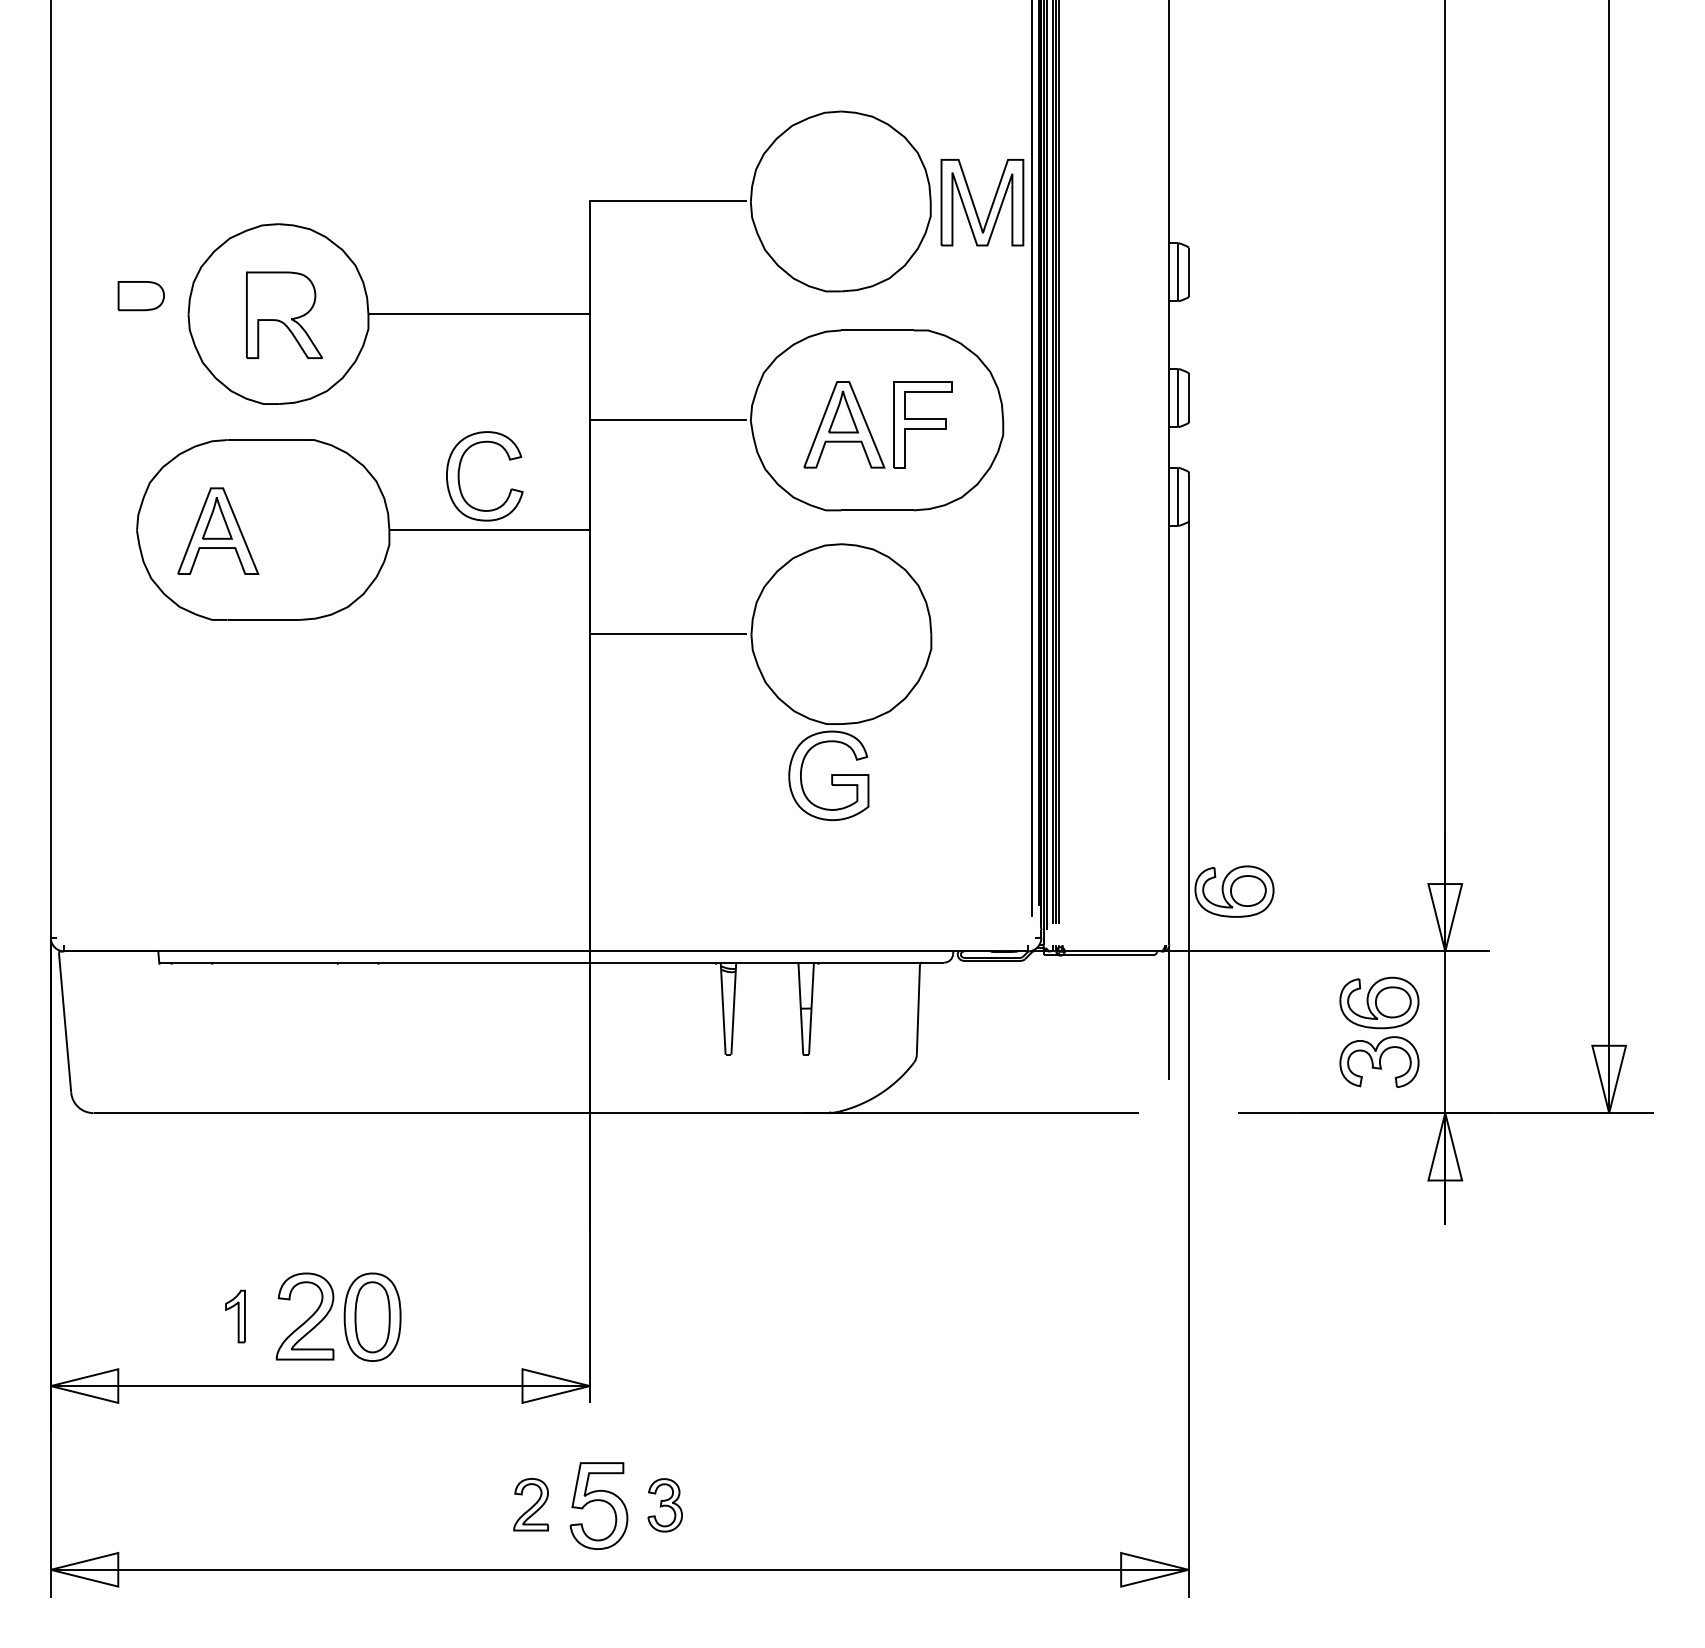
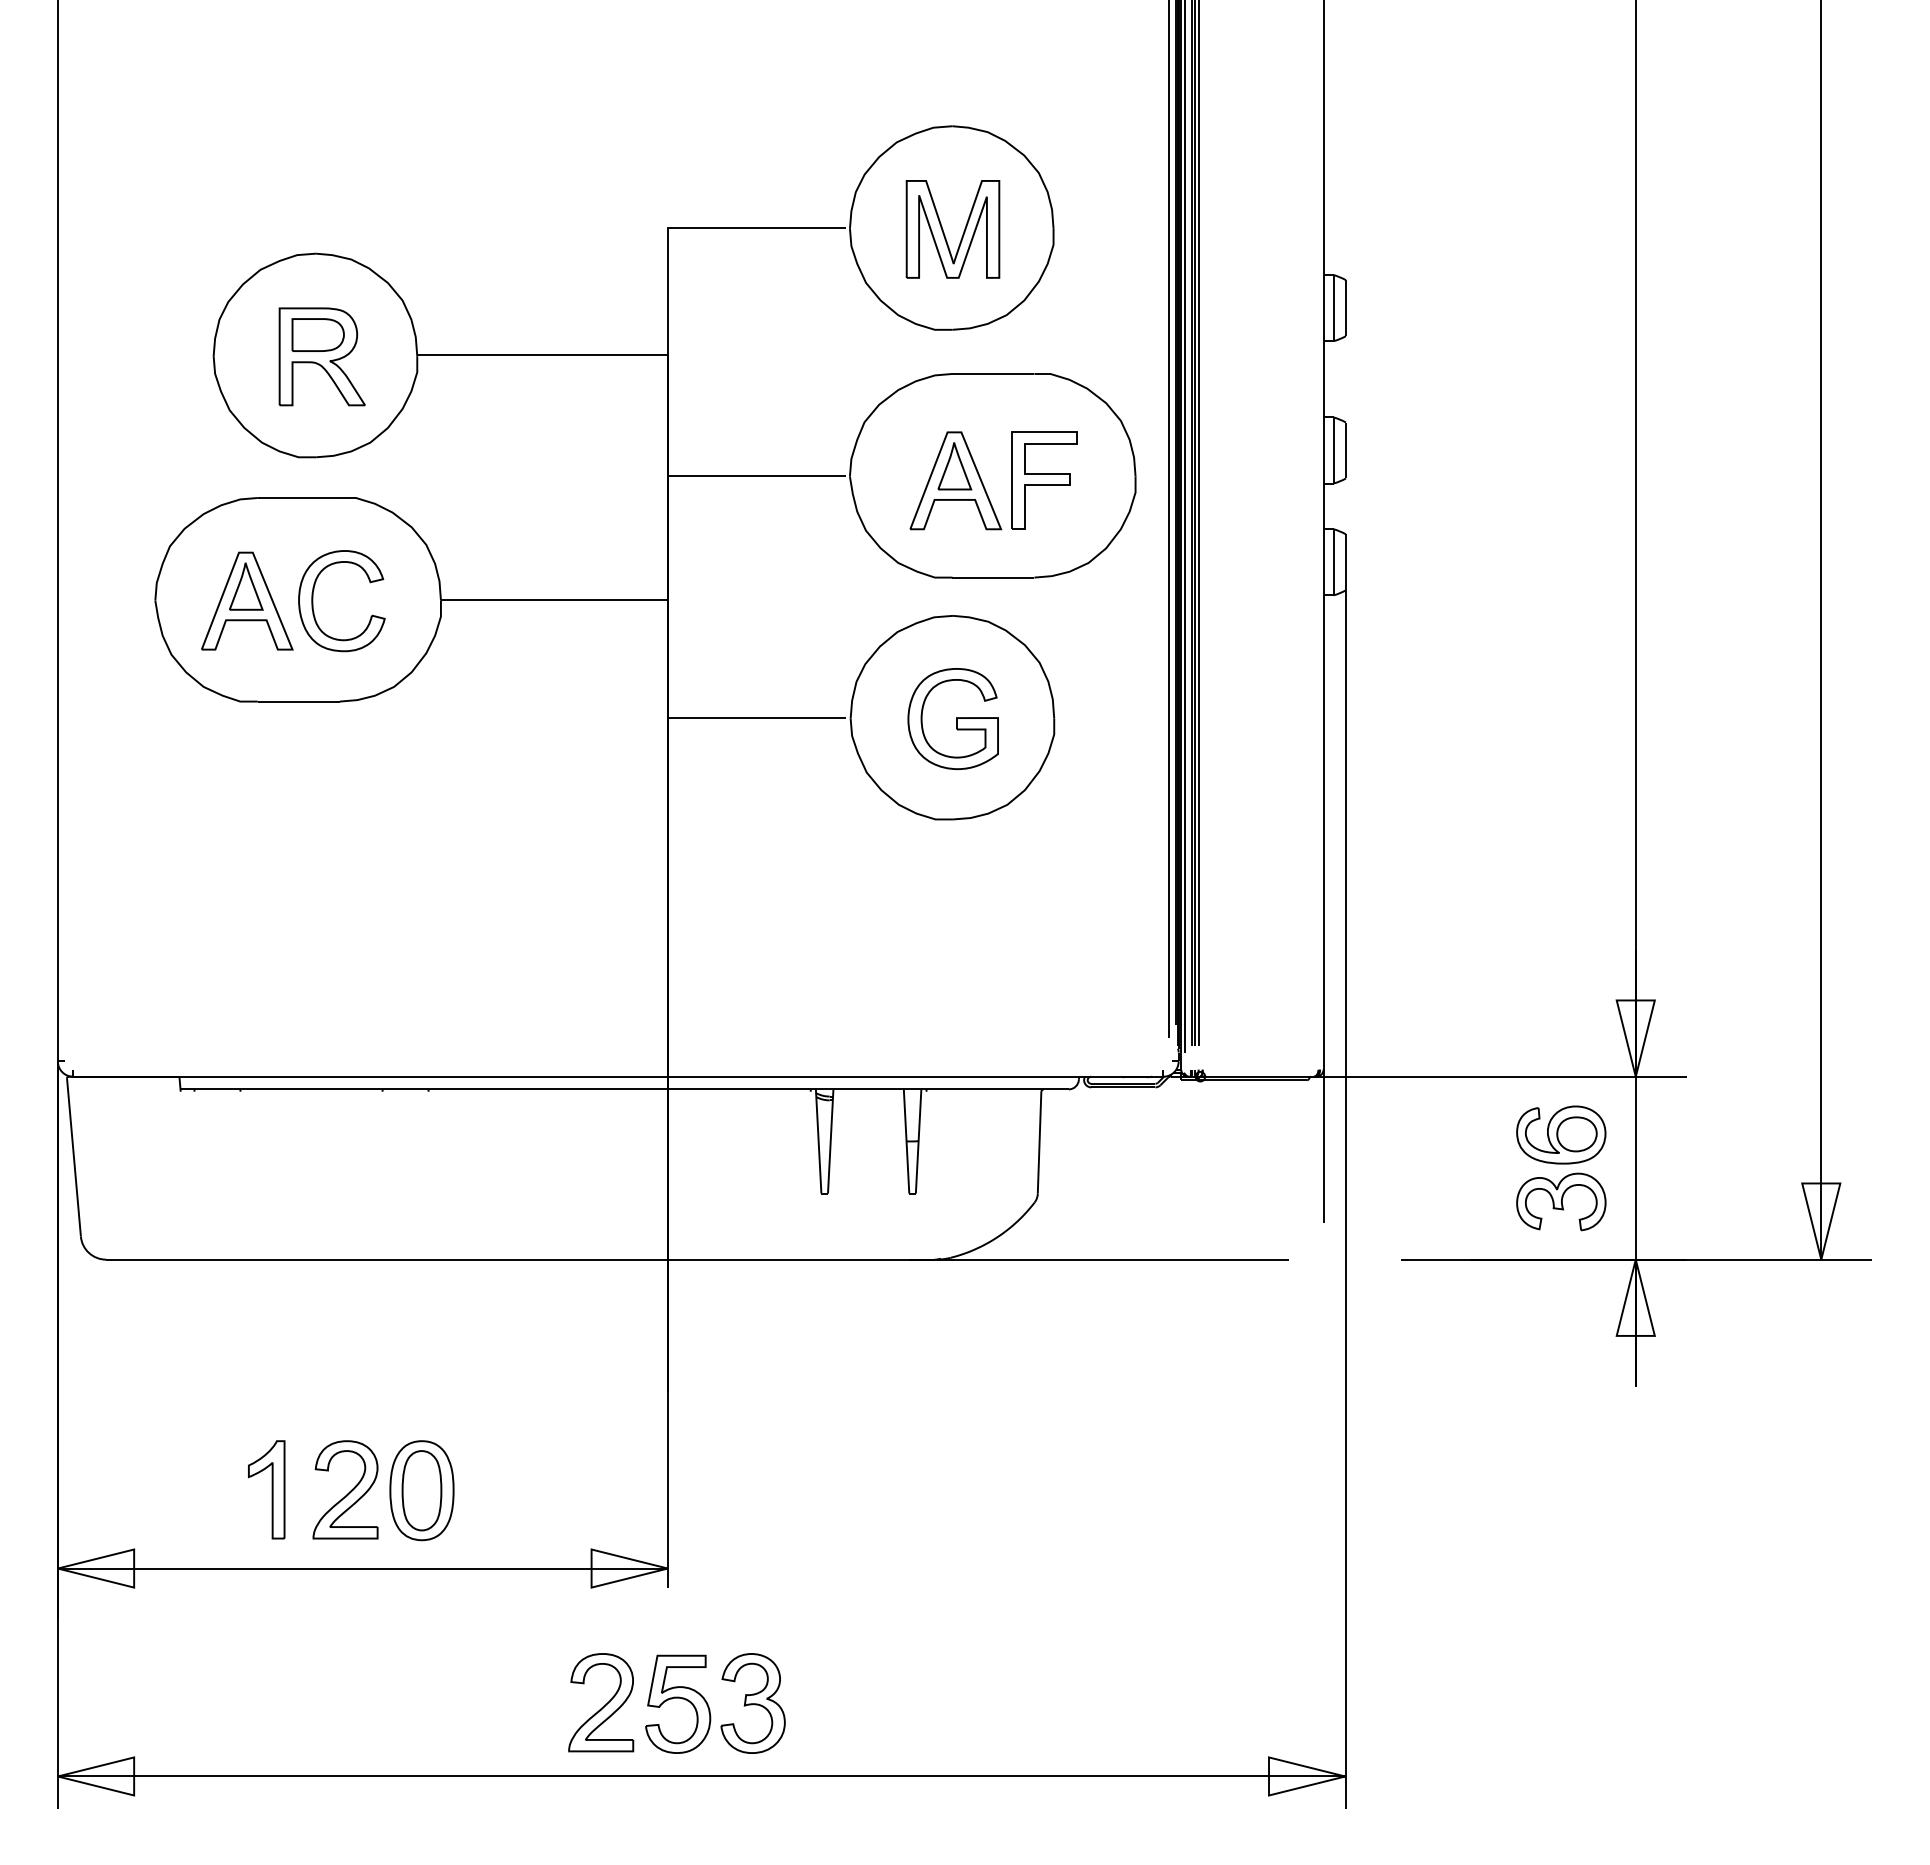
part: (974, 205) -> (944, 232), moved
part: (140, 295) -> (317, 334), moved
part: (459, 476) -> (313, 601), moved
part: (828, 775) -> (952, 718), moved
part: (1234, 891) -> (1397, 1008), removed
part: (235, 1316) -> (266, 1489), size x1.67
part: (531, 1504) -> (601, 1702), size x1.67
part: (664, 1505) -> (752, 1703), size x1.67

